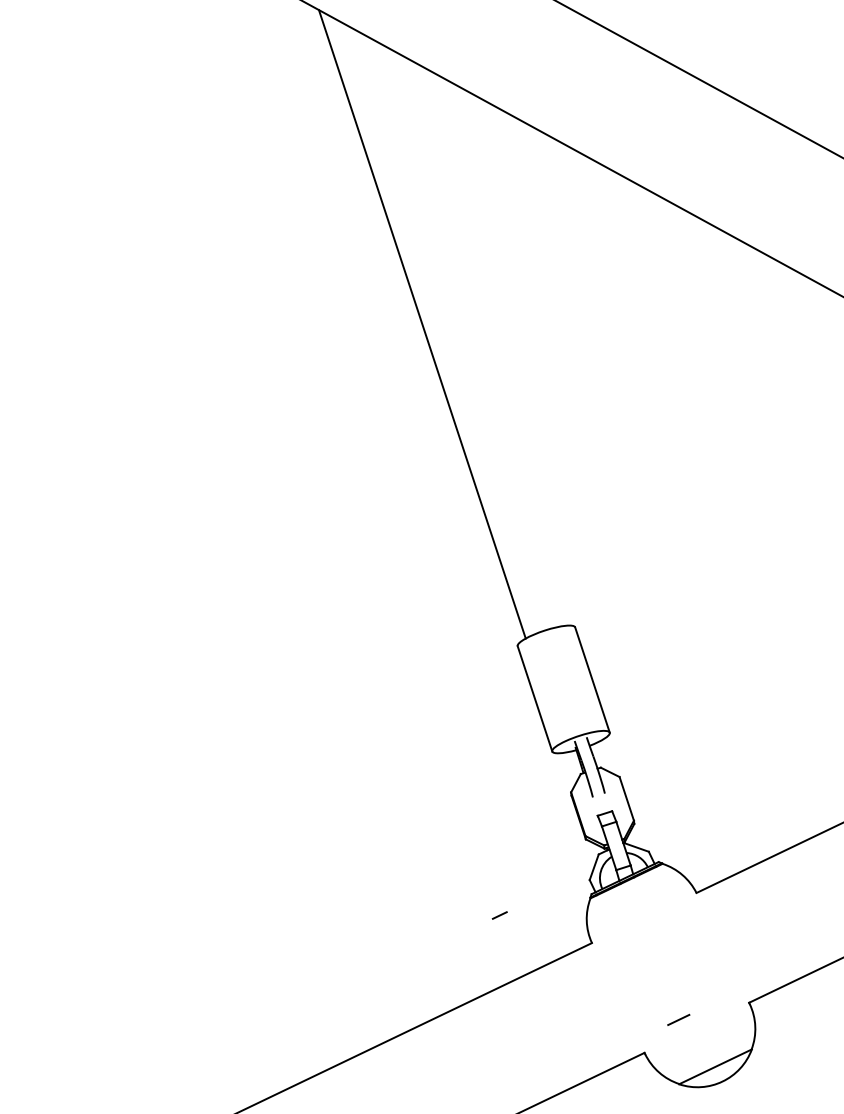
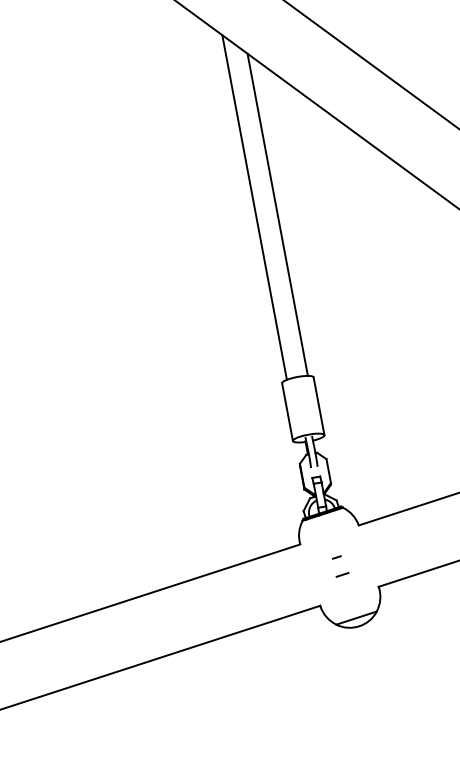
line: (466, 331) -> (277, 214), added
line: (499, 915) -> (336, 557), moved
line: (678, 1019) -> (342, 574), moved

